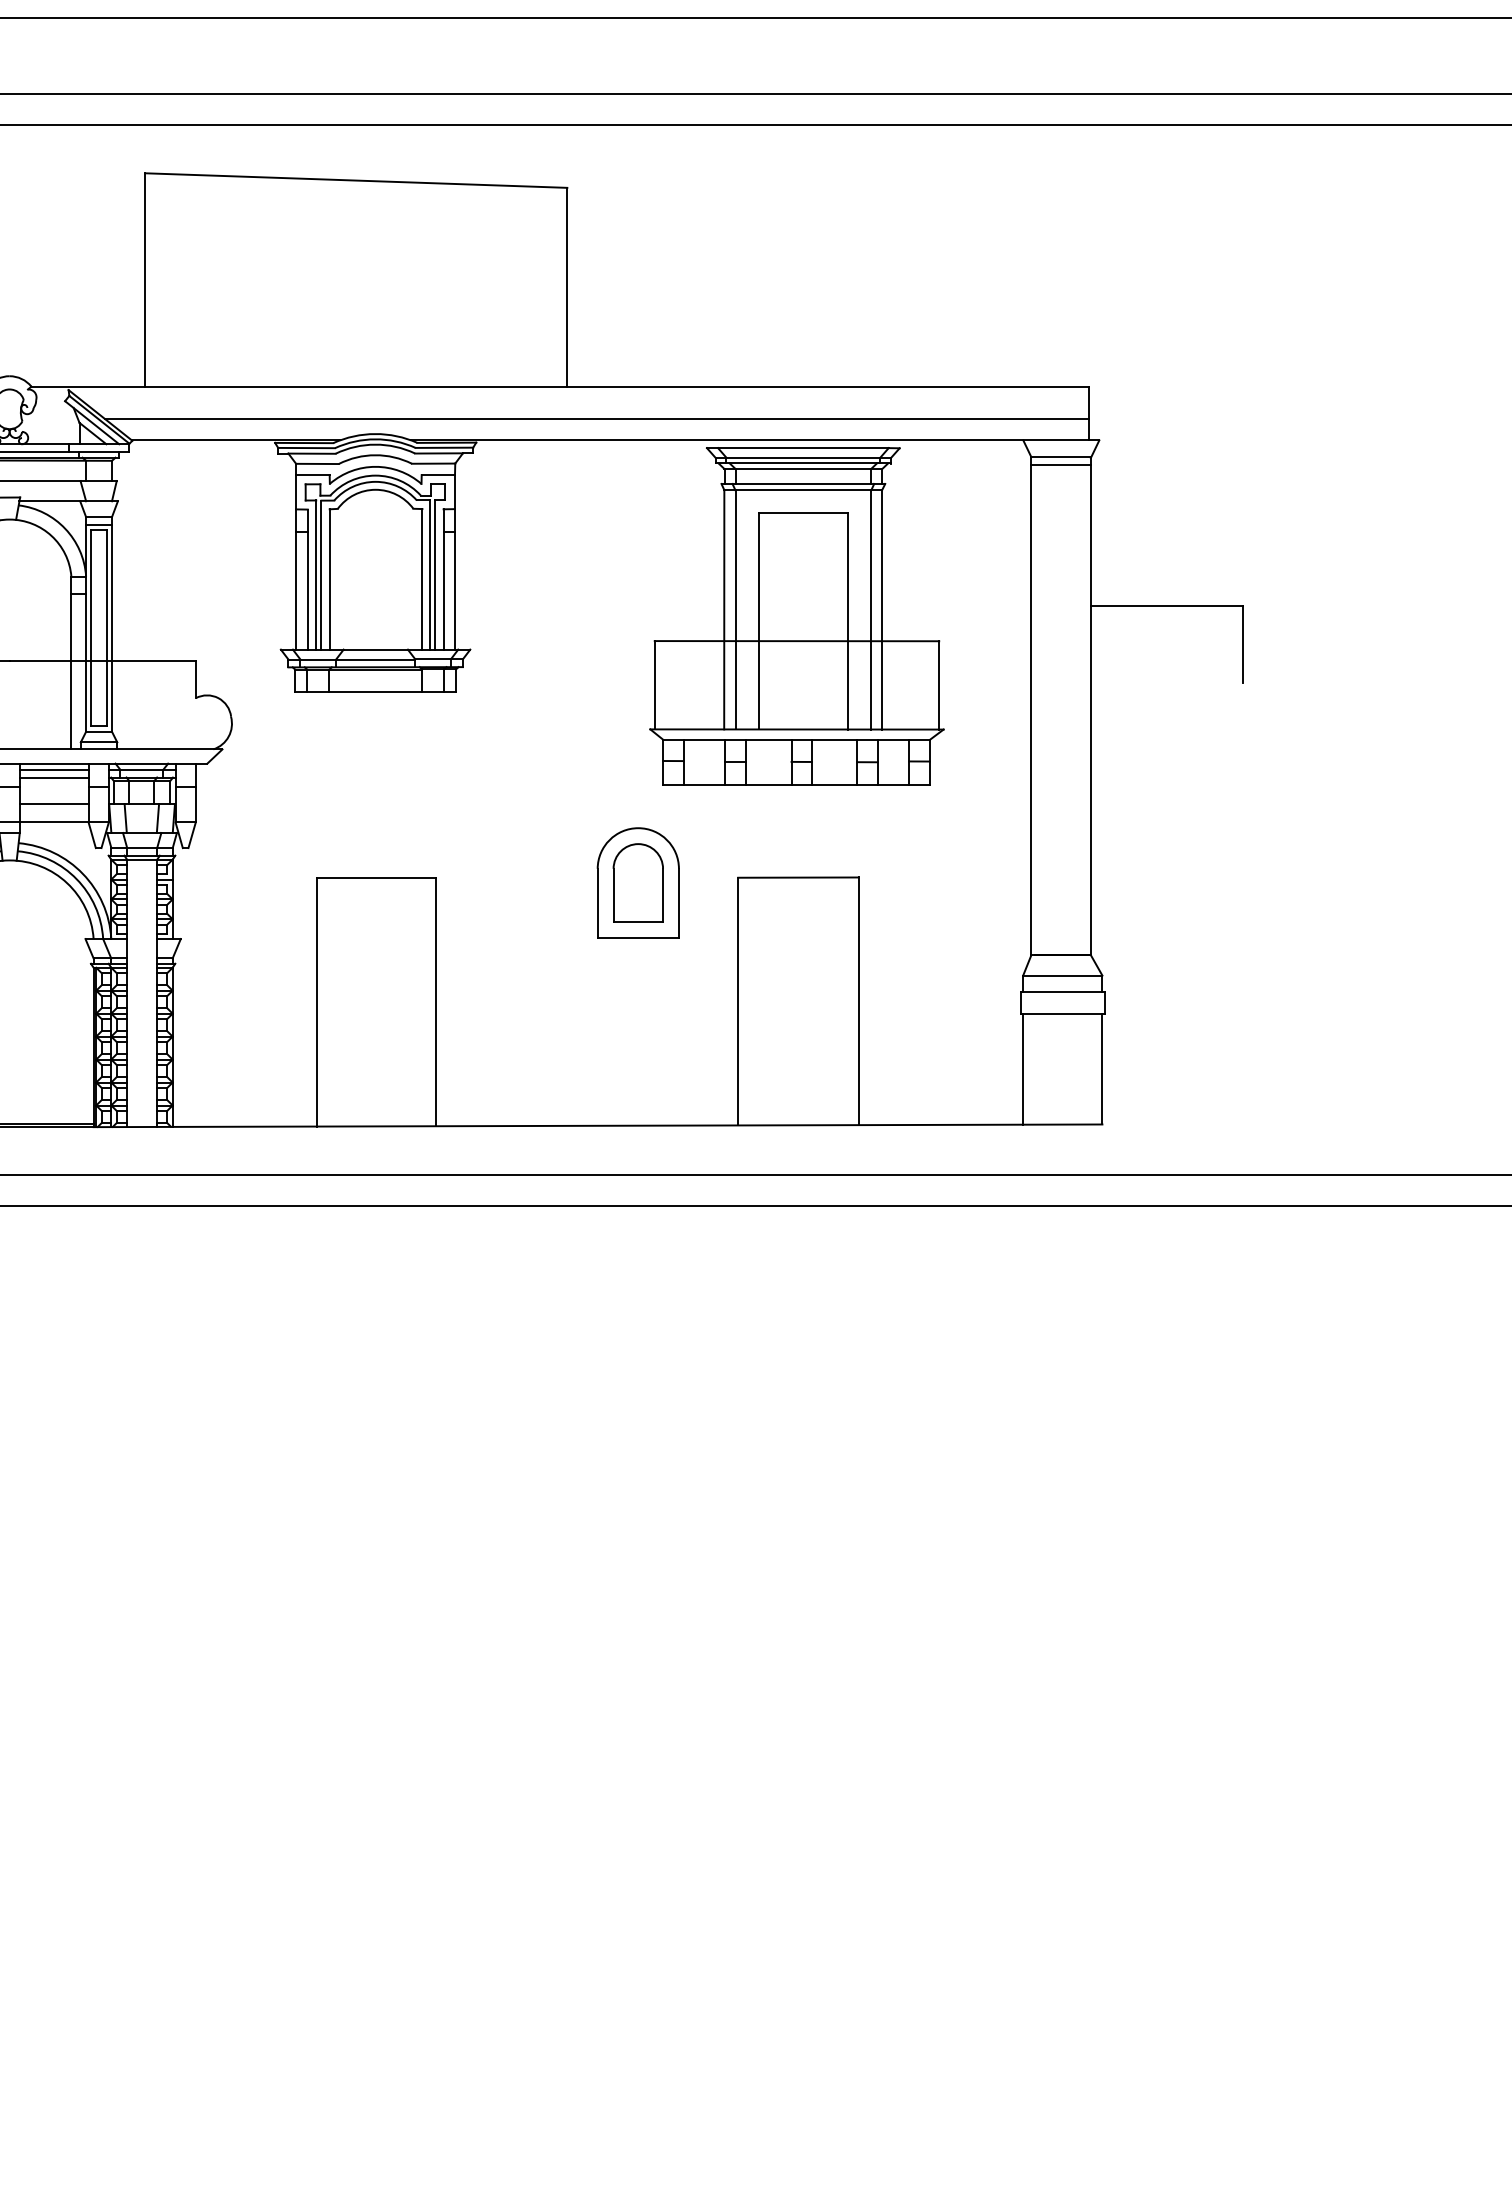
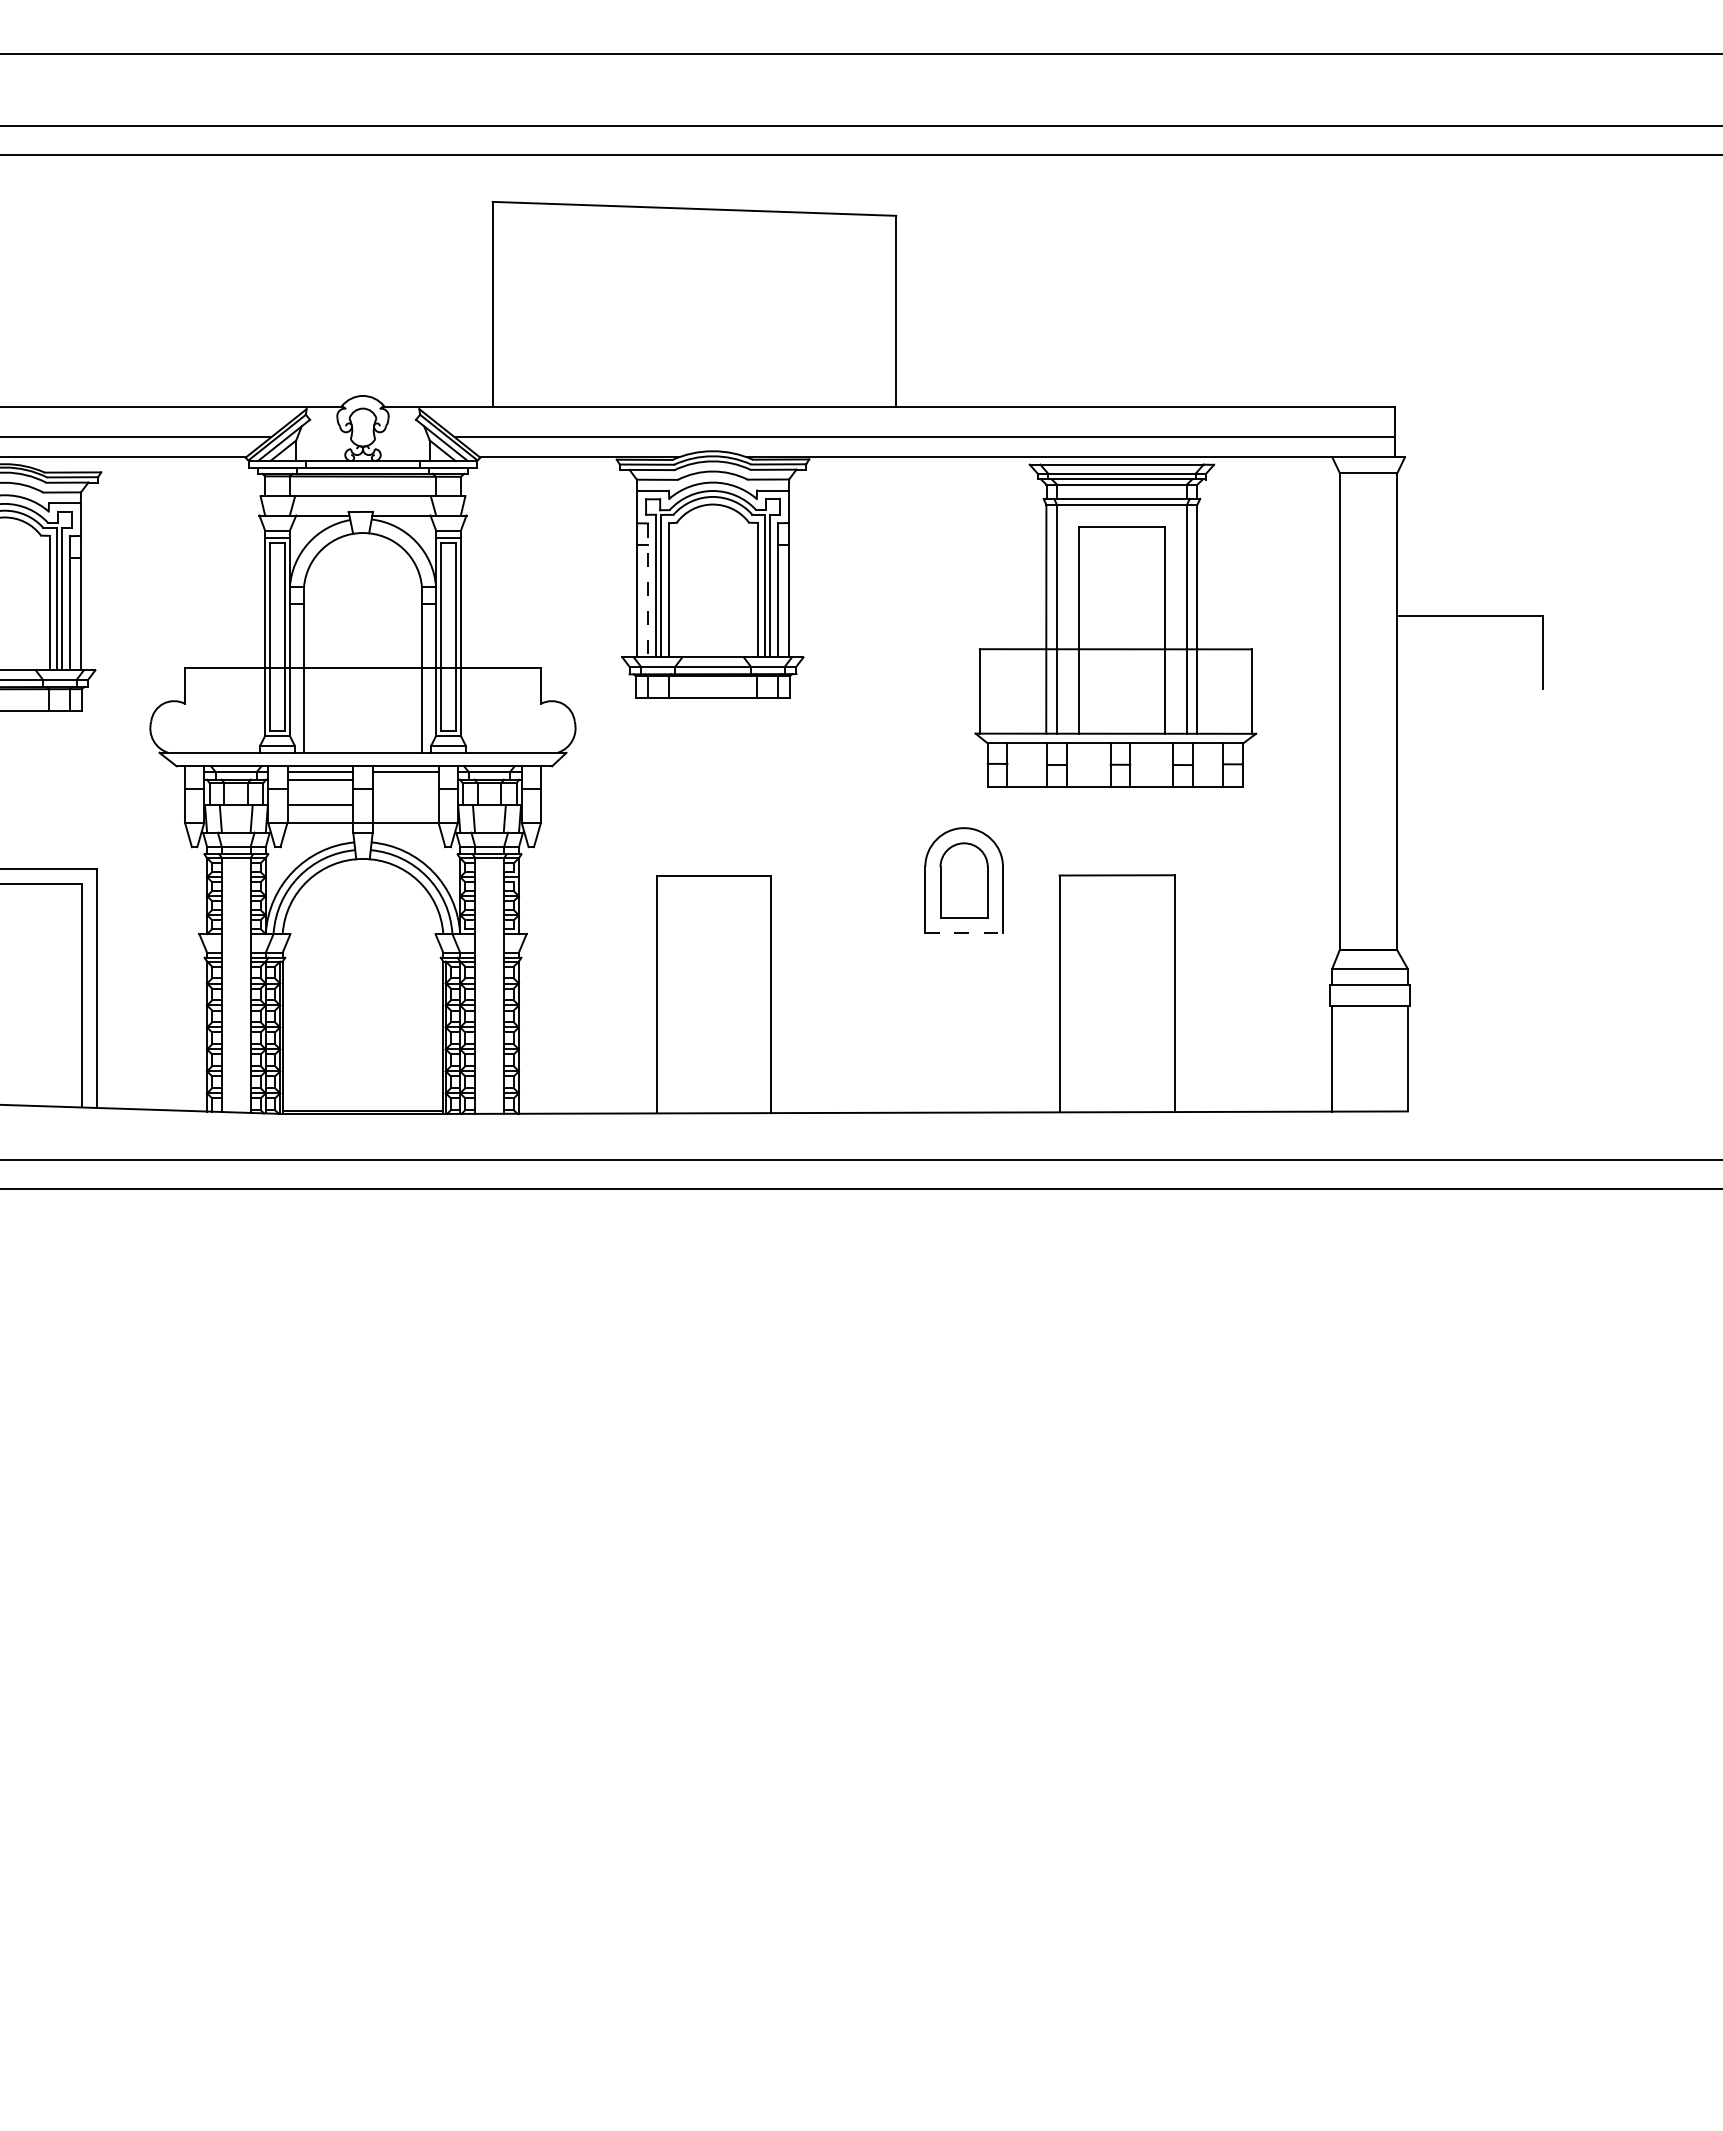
line: (1060, 464) -> (1367, 480), removed
line: (308, 579) -> (648, 590), solid -> dashed
line: (54, 777) -> (405, 779), removed
line: (54, 804) -> (405, 805), removed
line: (638, 937) -> (964, 932), solid -> dashed

